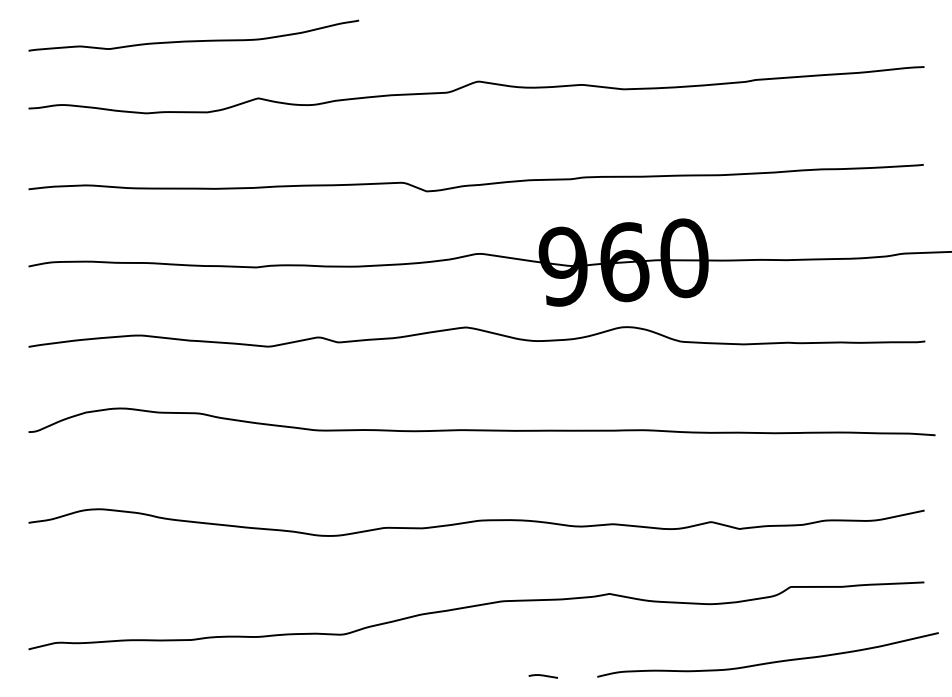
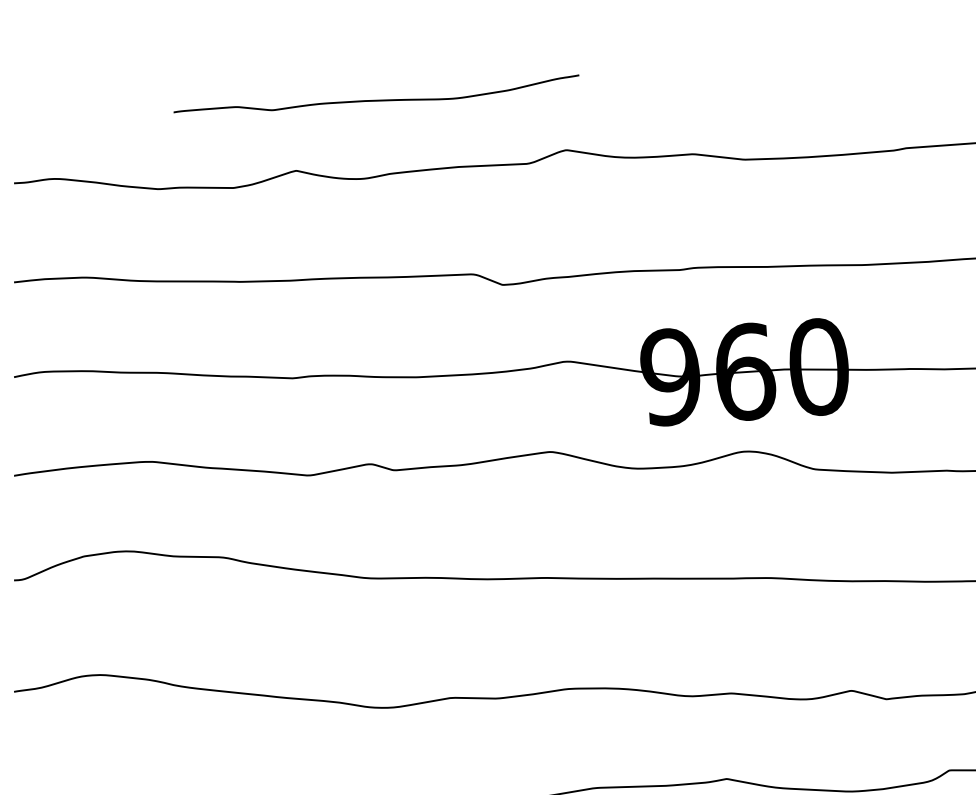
curve: (193, 40) -> (376, 99), moved

